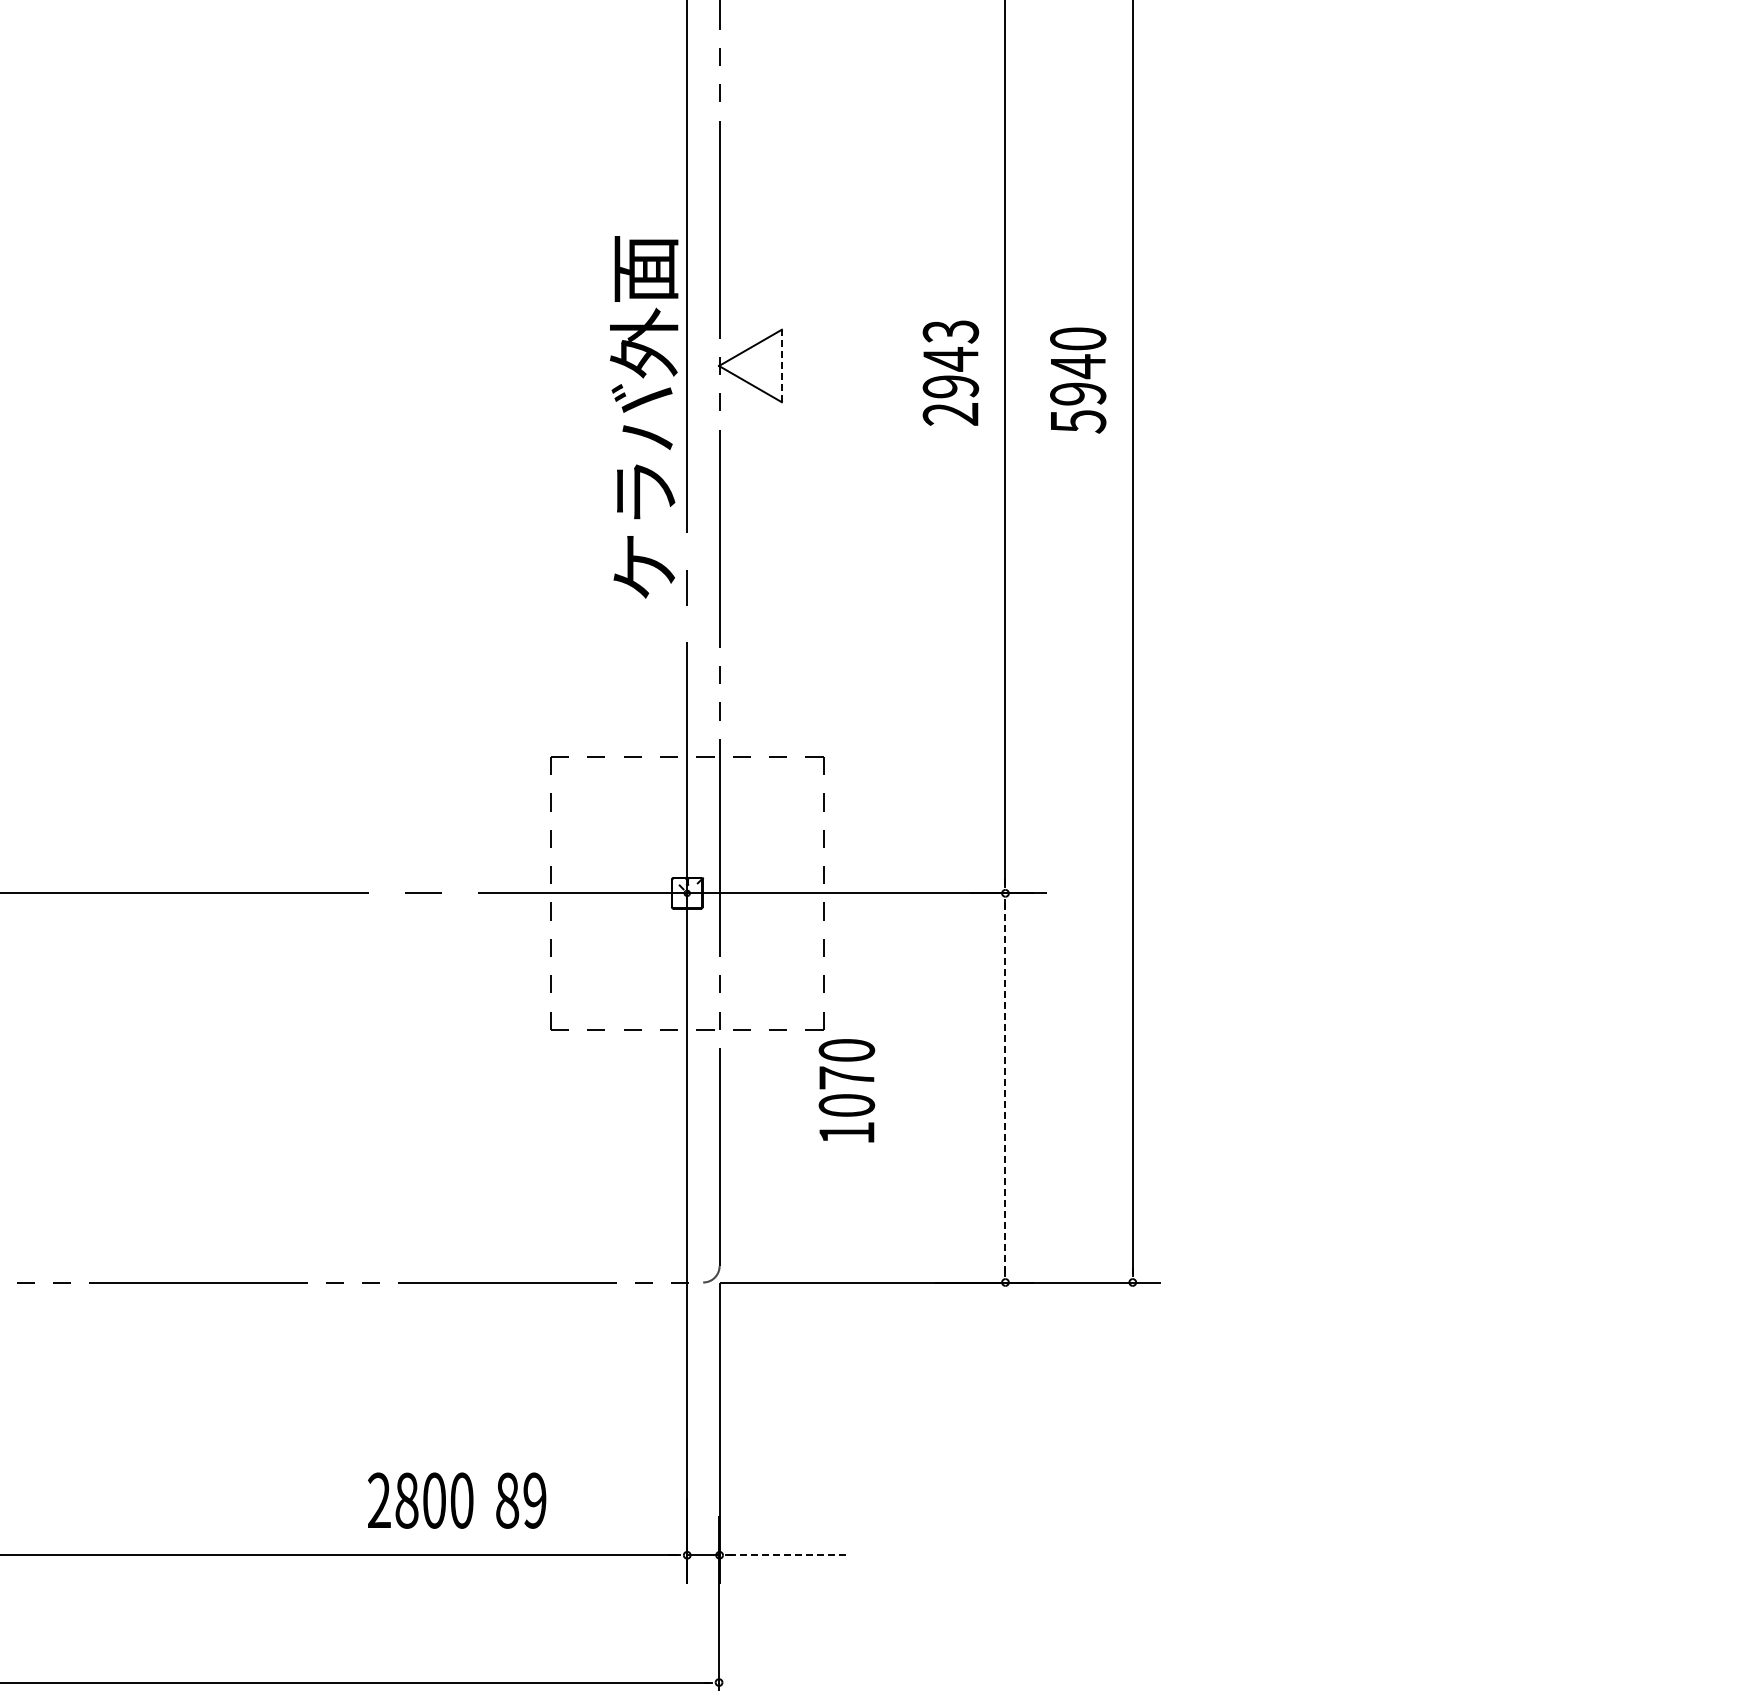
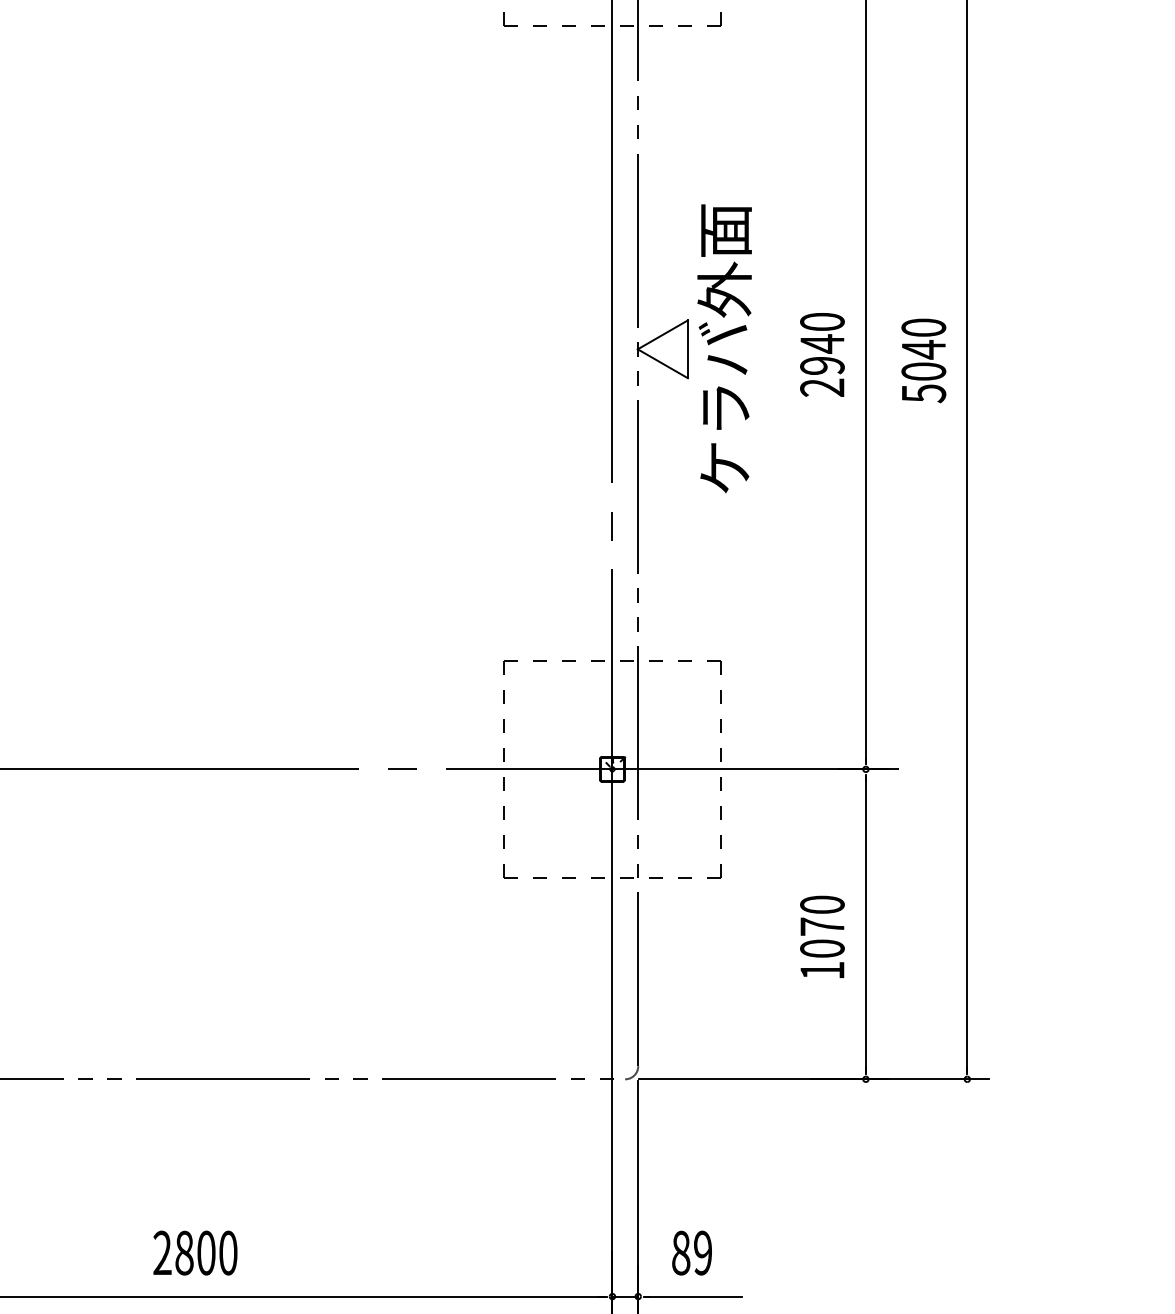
text: (950, 331) -> (822, 321), 2943 -> 2940
line: (781, 365) -> (687, 348), dashed -> solid
text: (1078, 393) -> (924, 371), 5940 -> 5040
text: (644, 417) -> (724, 348), moved
line: (1005, 1087) -> (865, 924), dashed -> solid
text: (846, 1090) -> (822, 936), moved
text: (420, 1500) -> (195, 1252), moved
text: (521, 1500) -> (692, 1252), moved
line: (789, 1555) -> (693, 1296), dashed -> solid

